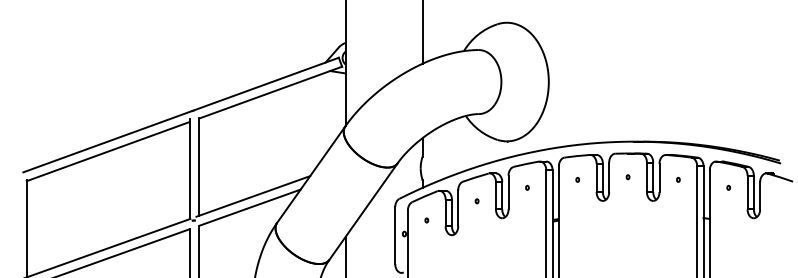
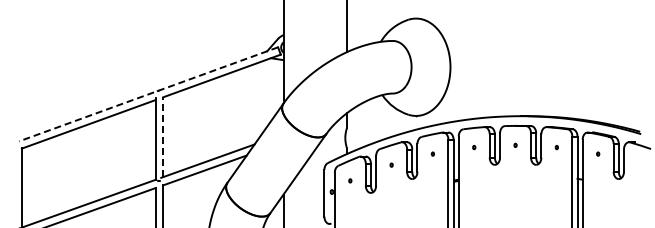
line: (180, 115) -> (148, 94), solid -> dashed
line: (199, 166) -> (163, 136), solid -> dashed

